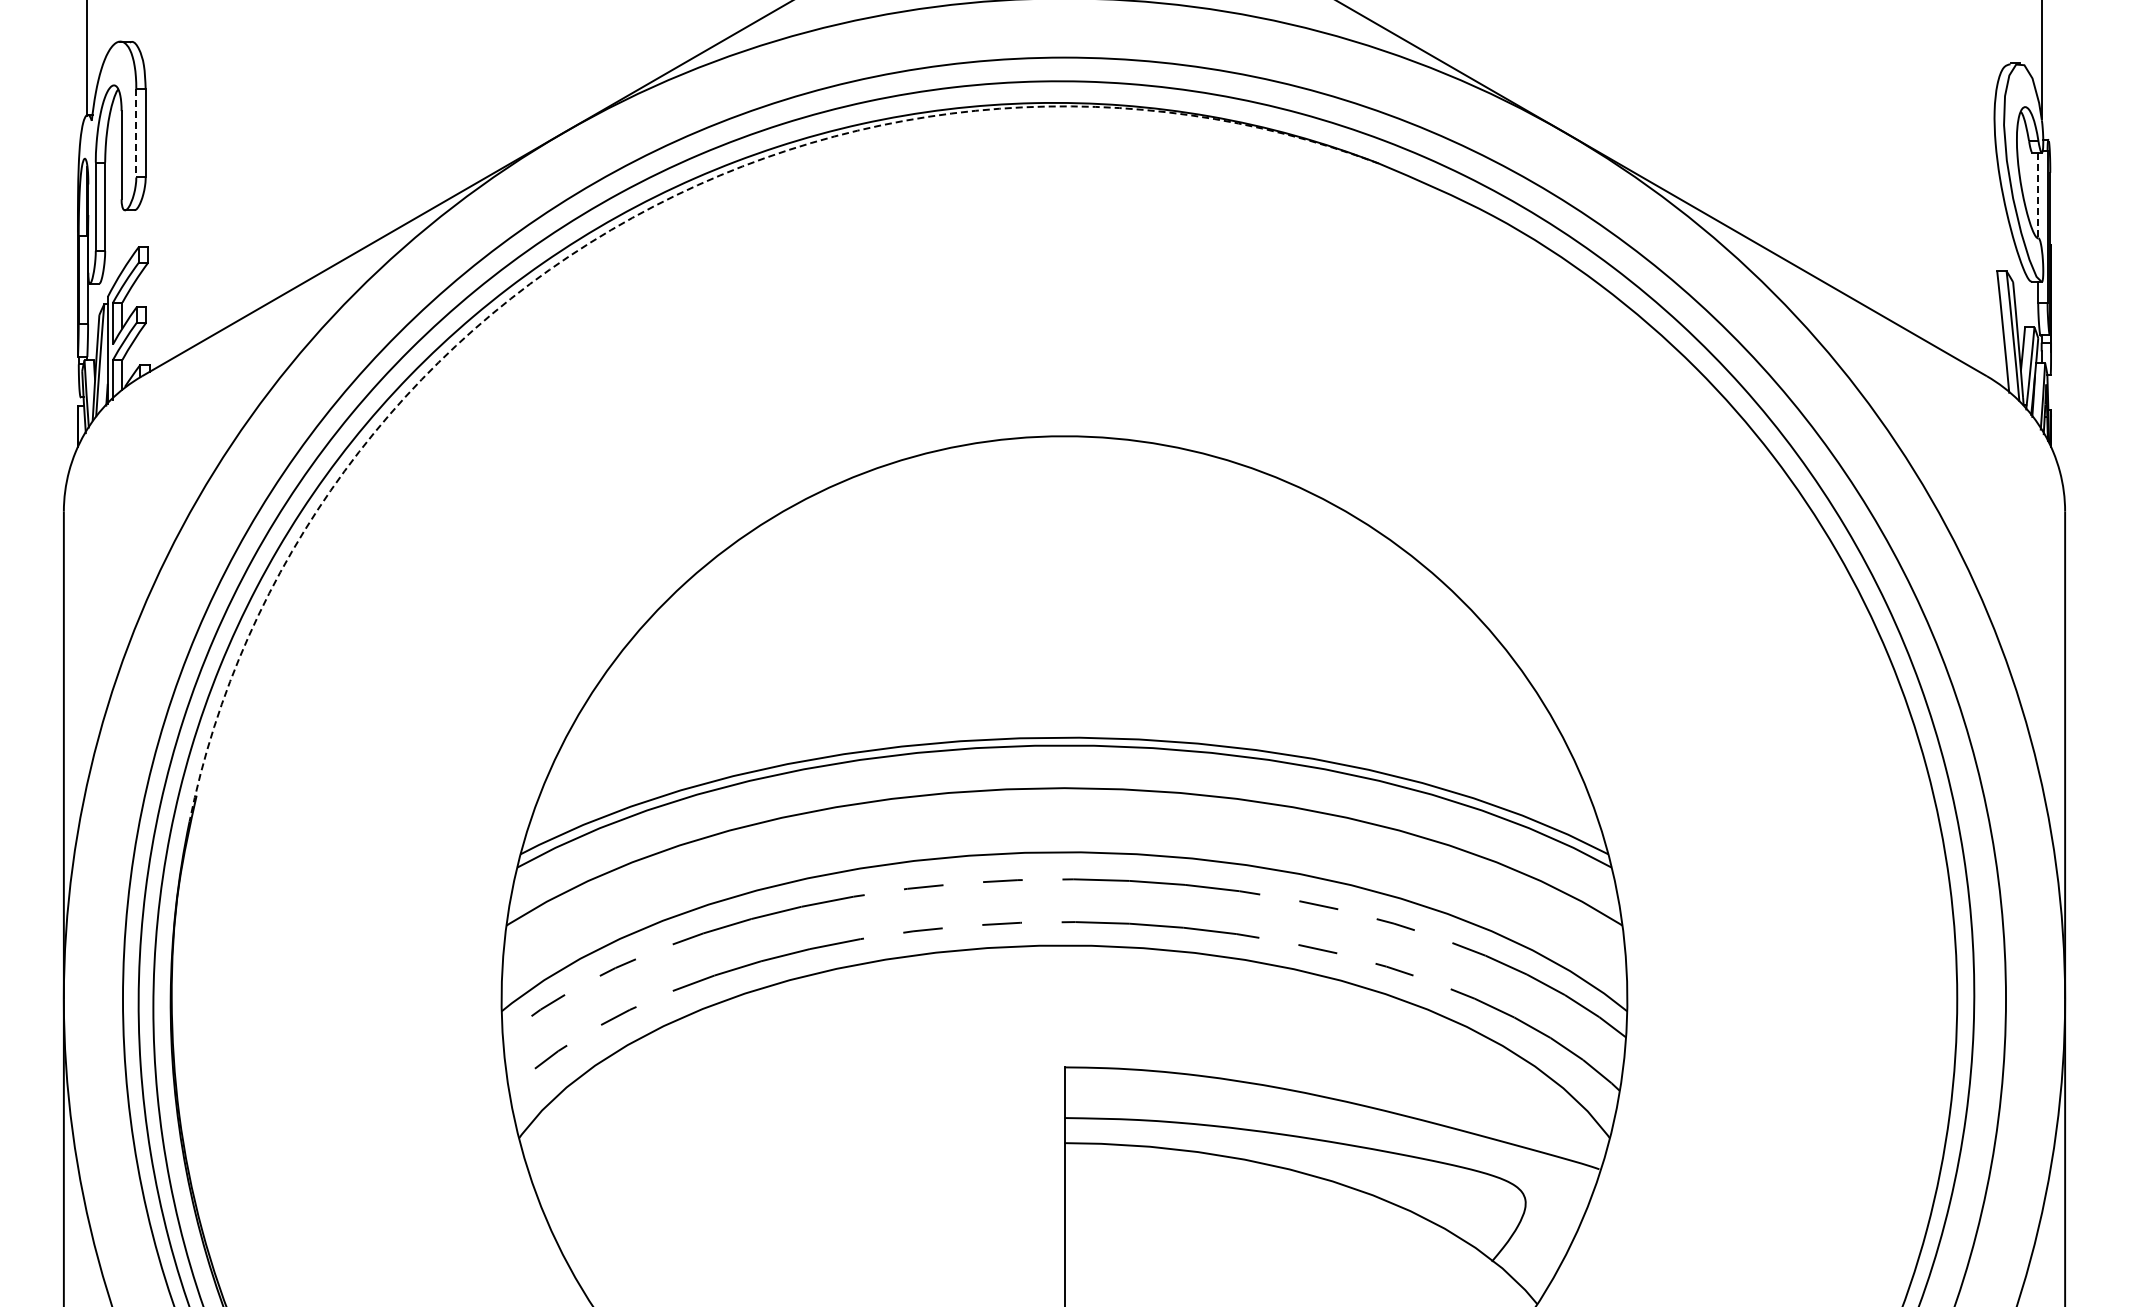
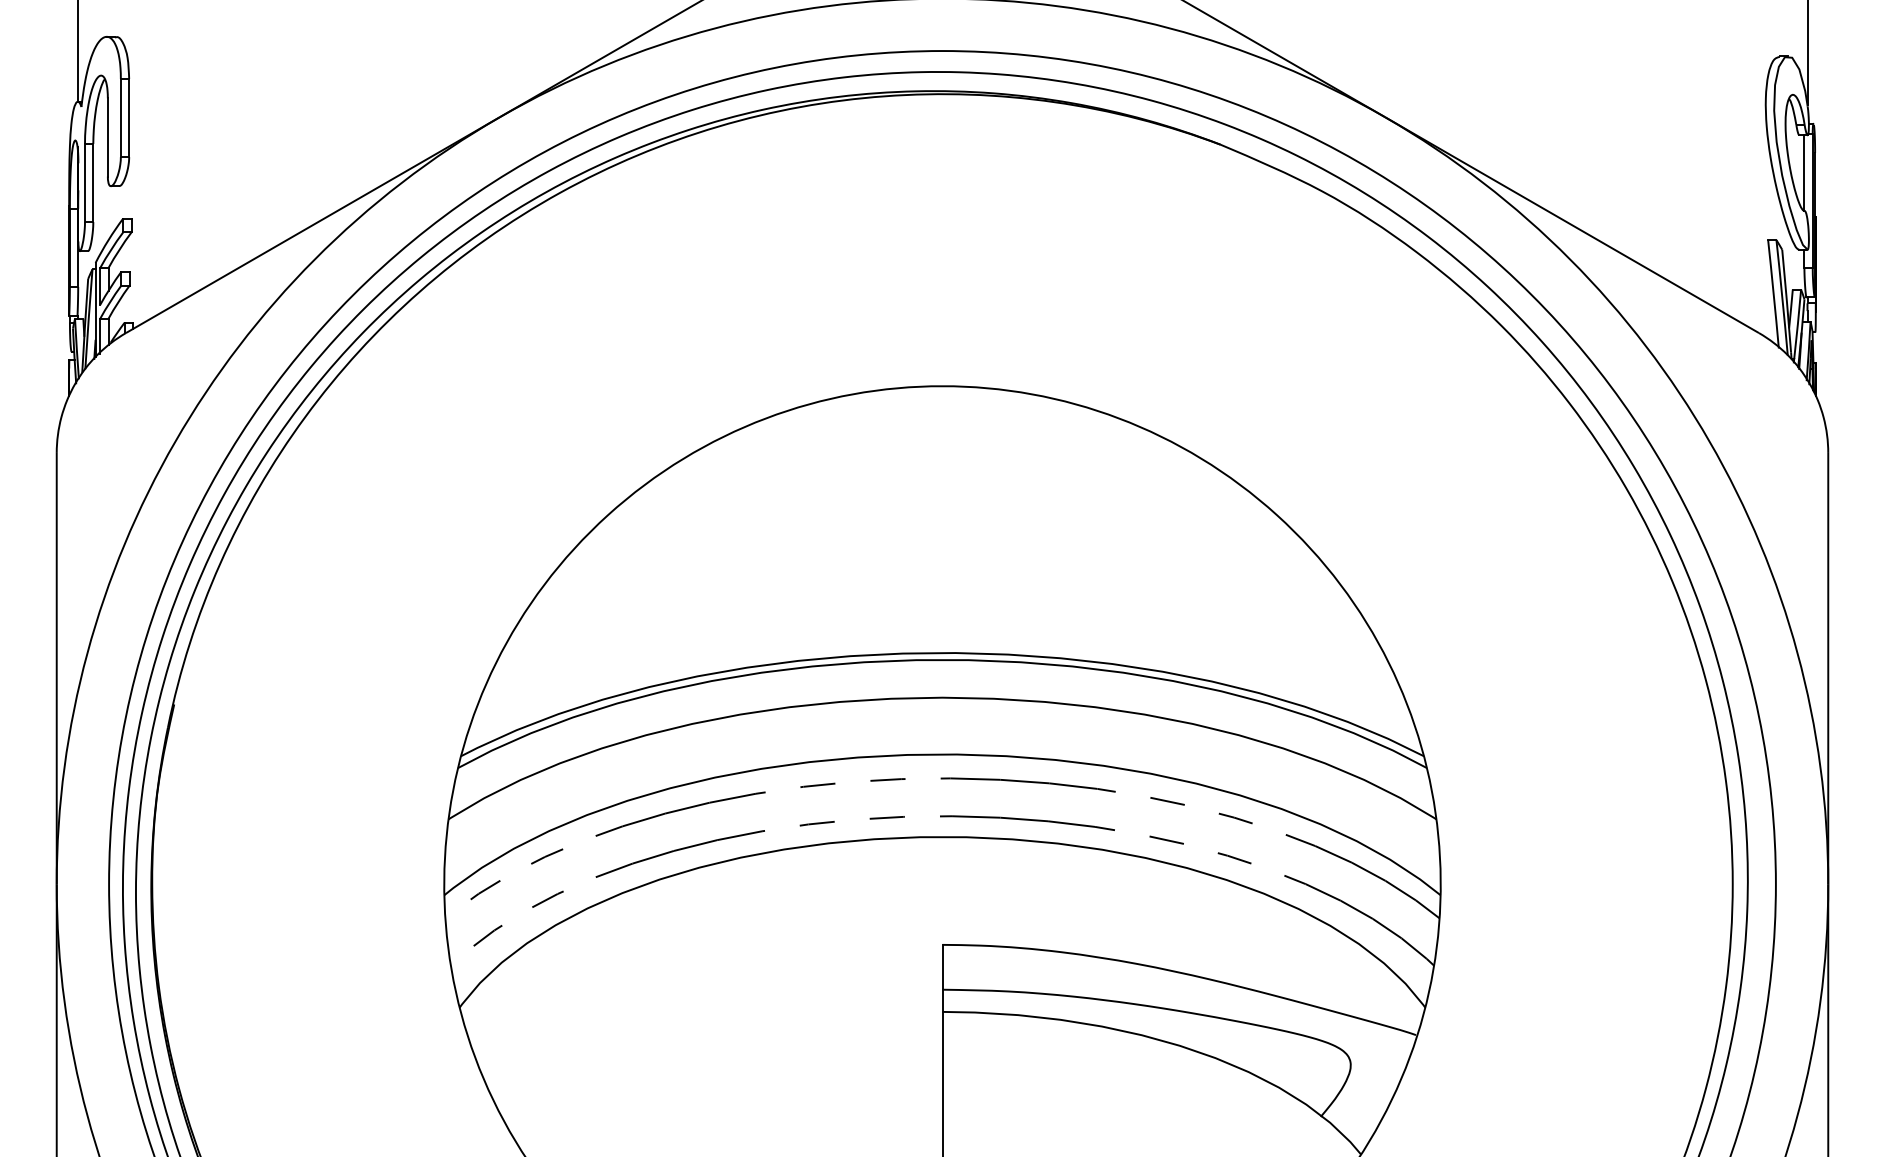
line: (136, 133) -> (121, 118), dashed -> solid
line: (2038, 195) -> (1804, 173), dashed -> solid
arc: (632, 217) -> (560, 192), dashed -> solid

